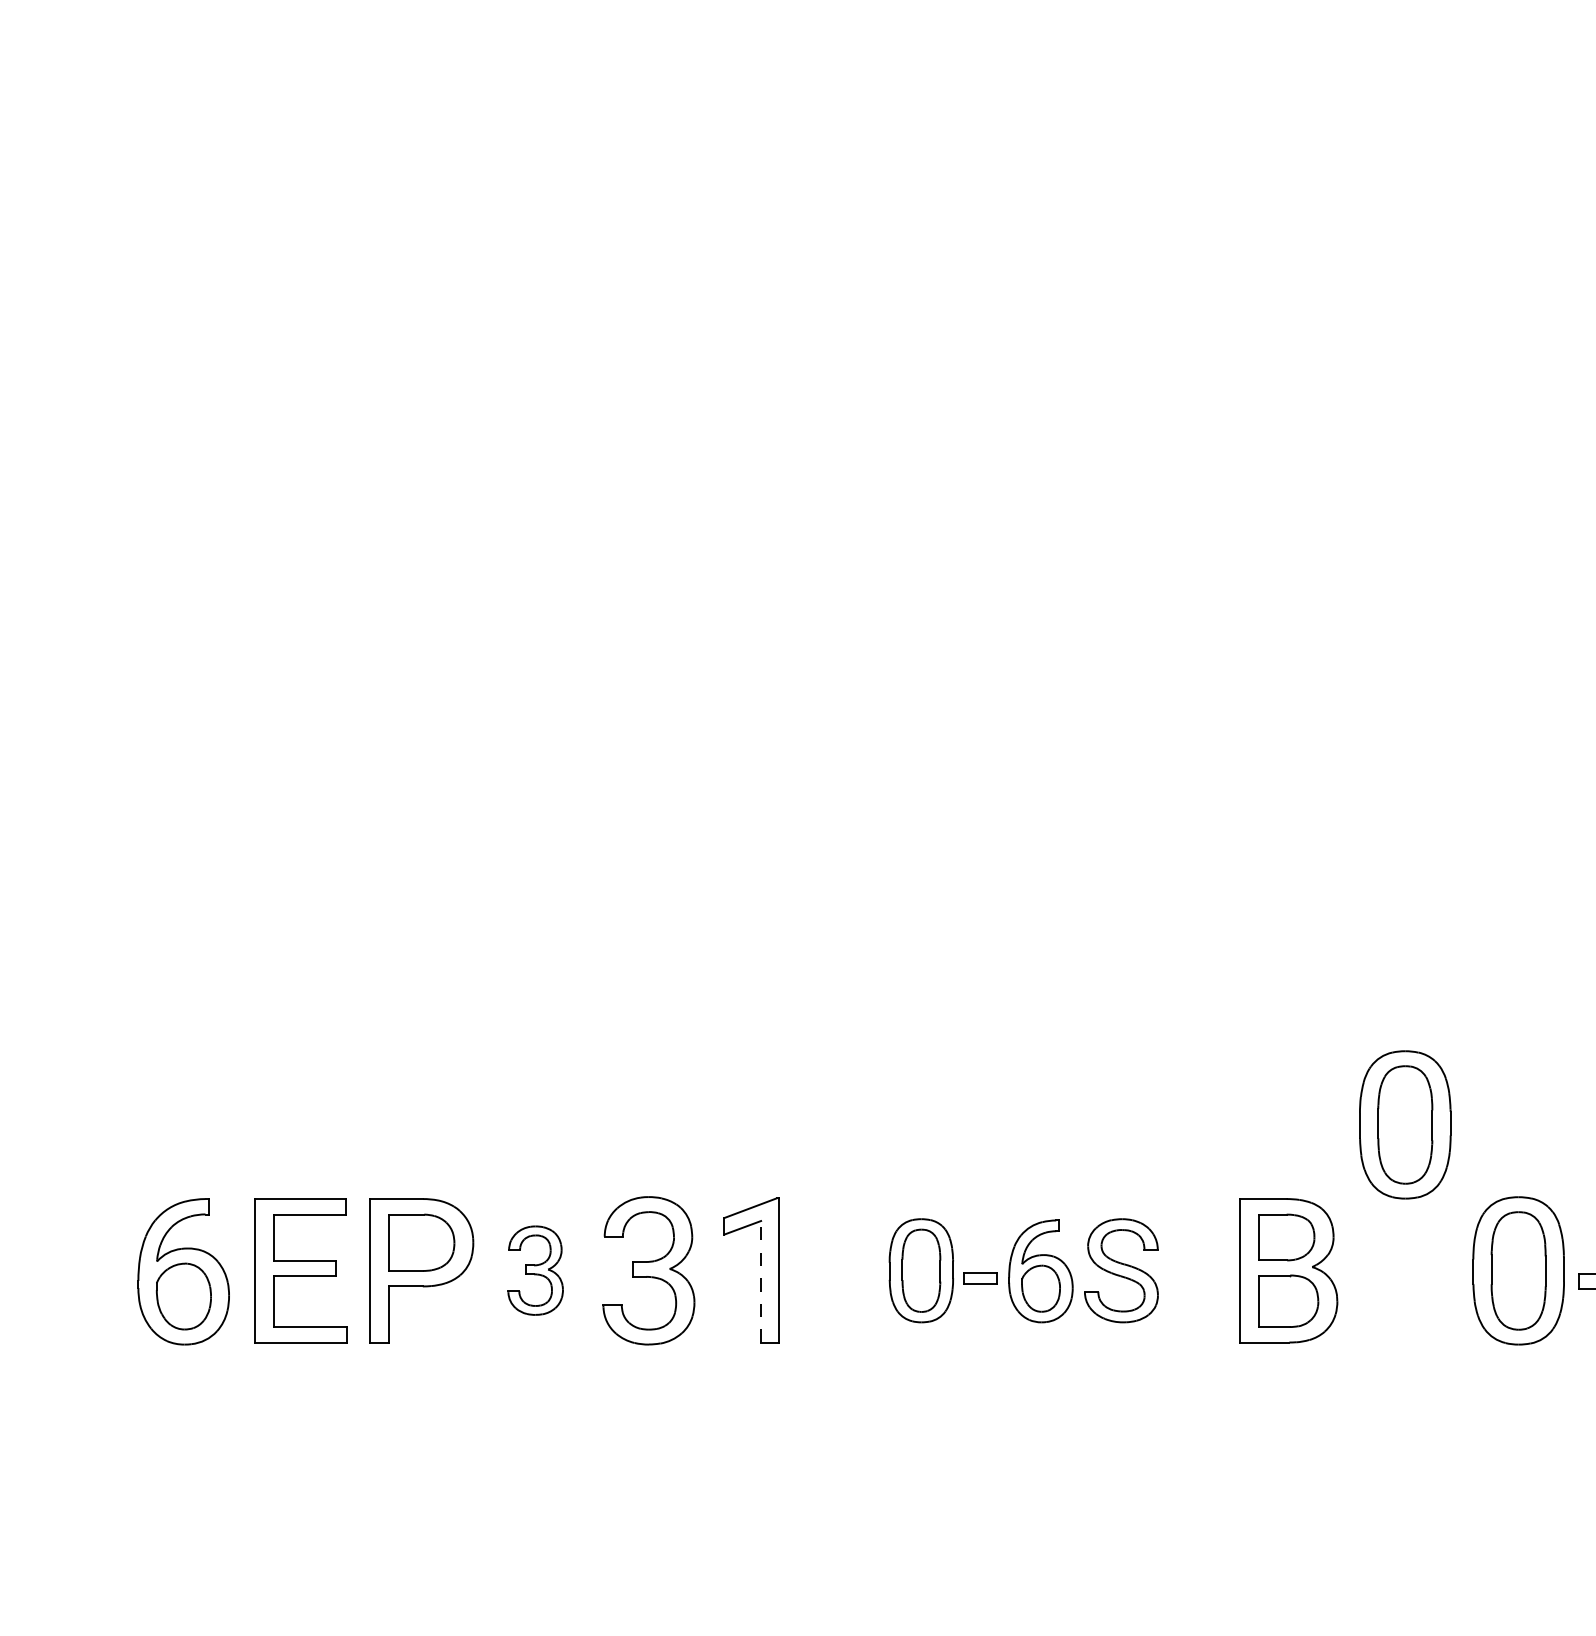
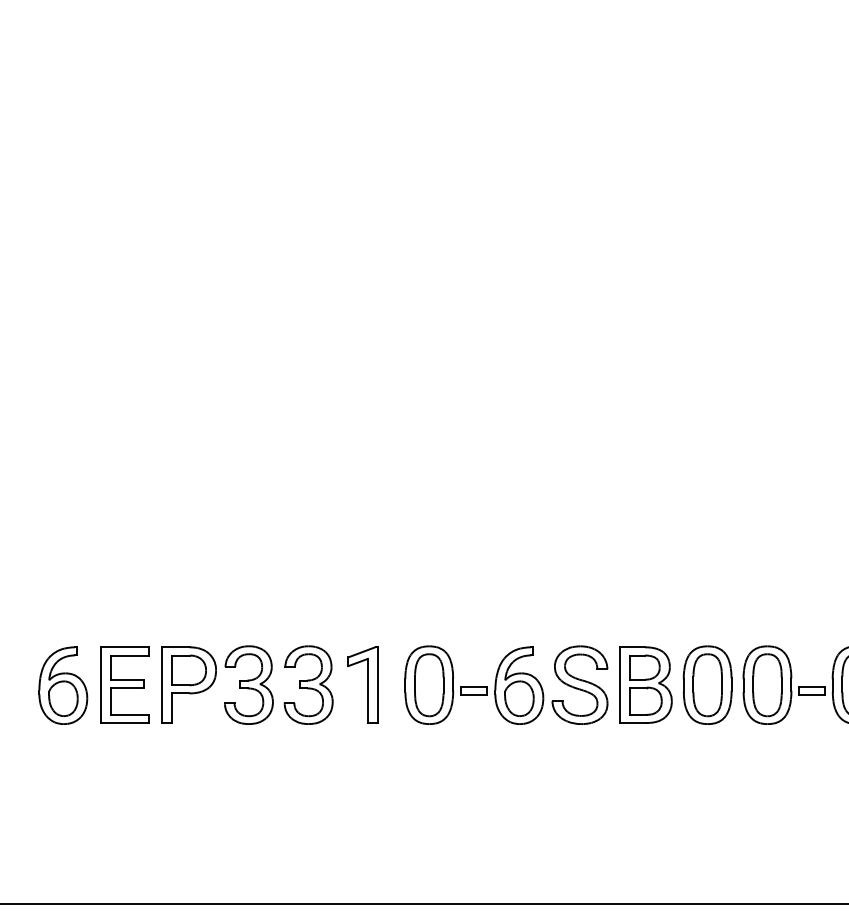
part: (1404, 1123) -> (707, 684), moved
part: (534, 1269) -> (248, 684), size x1.67
part: (1023, 1269) -> (506, 684), size x1.43
line: (760, 1280) -> (367, 690), dashed -> solid

